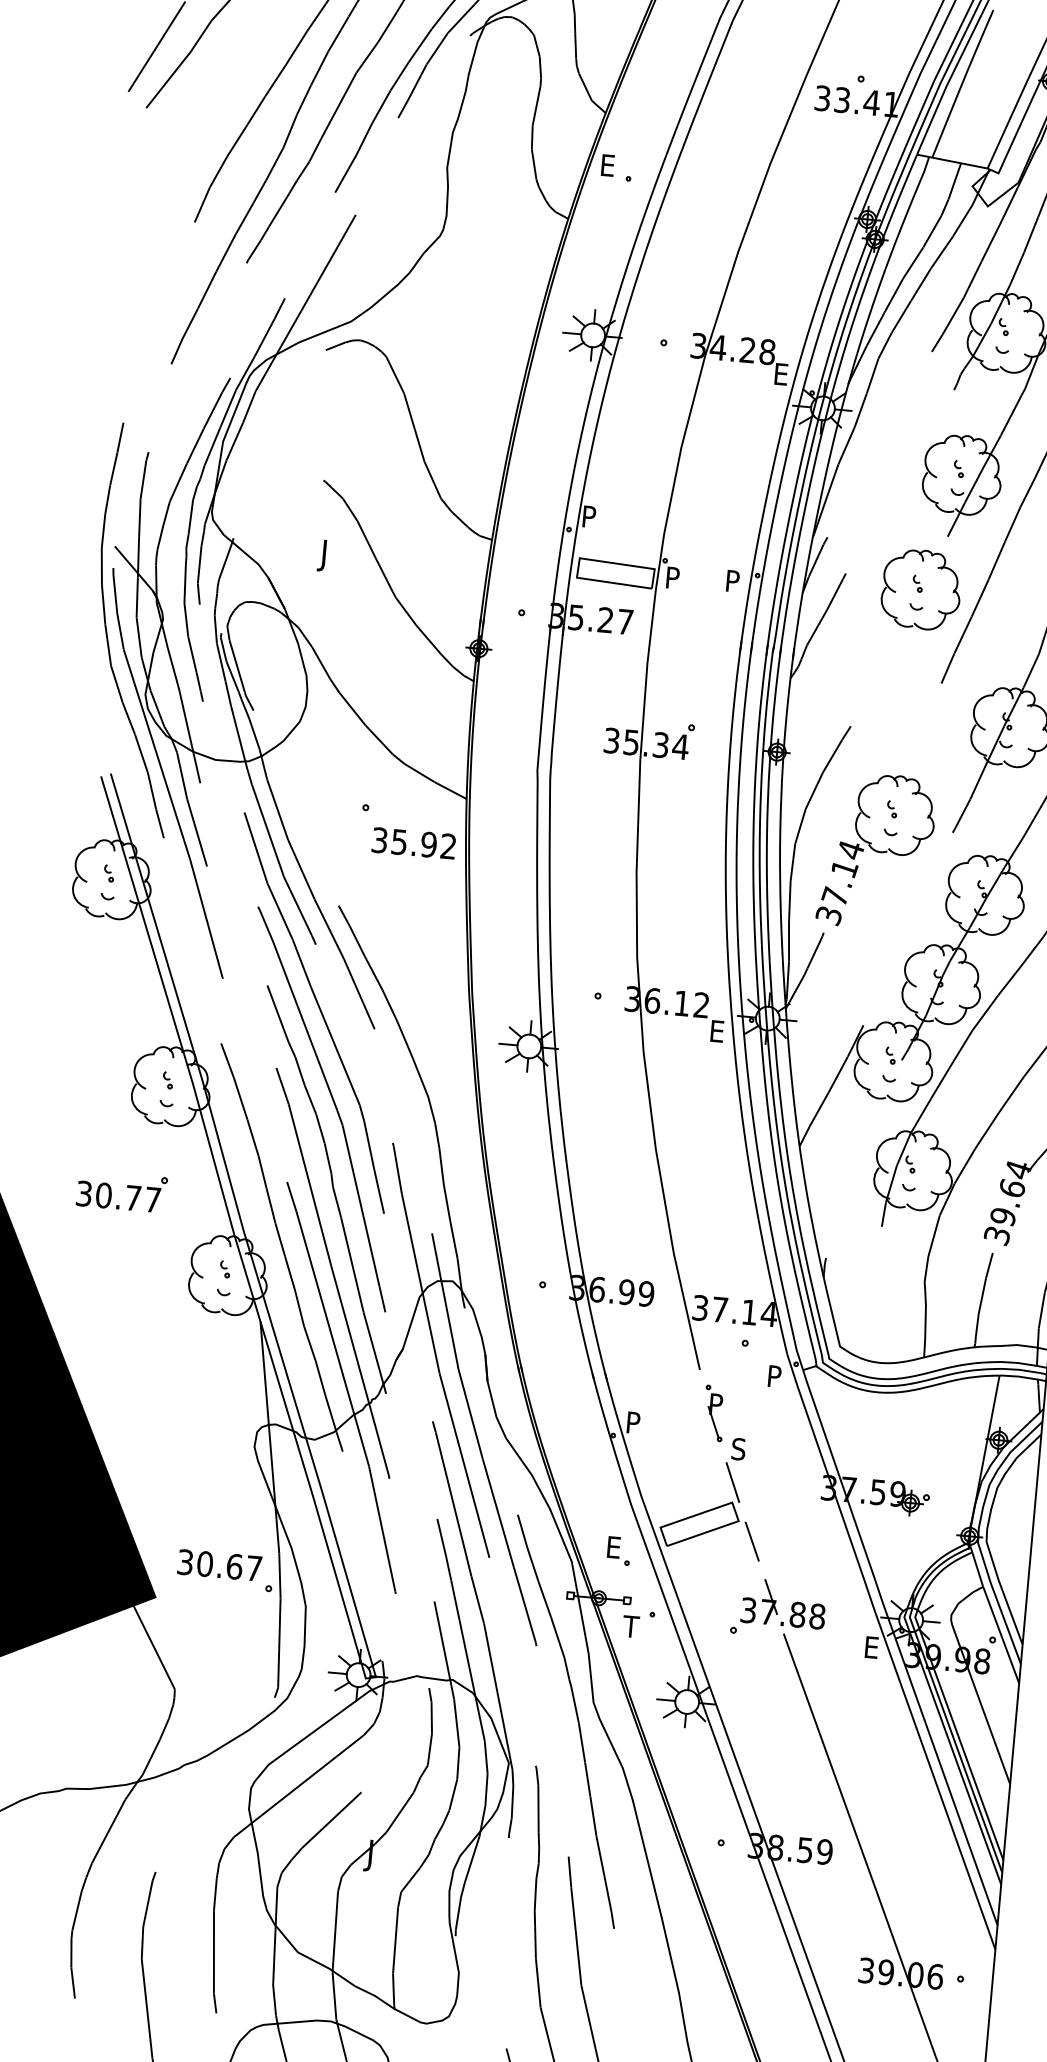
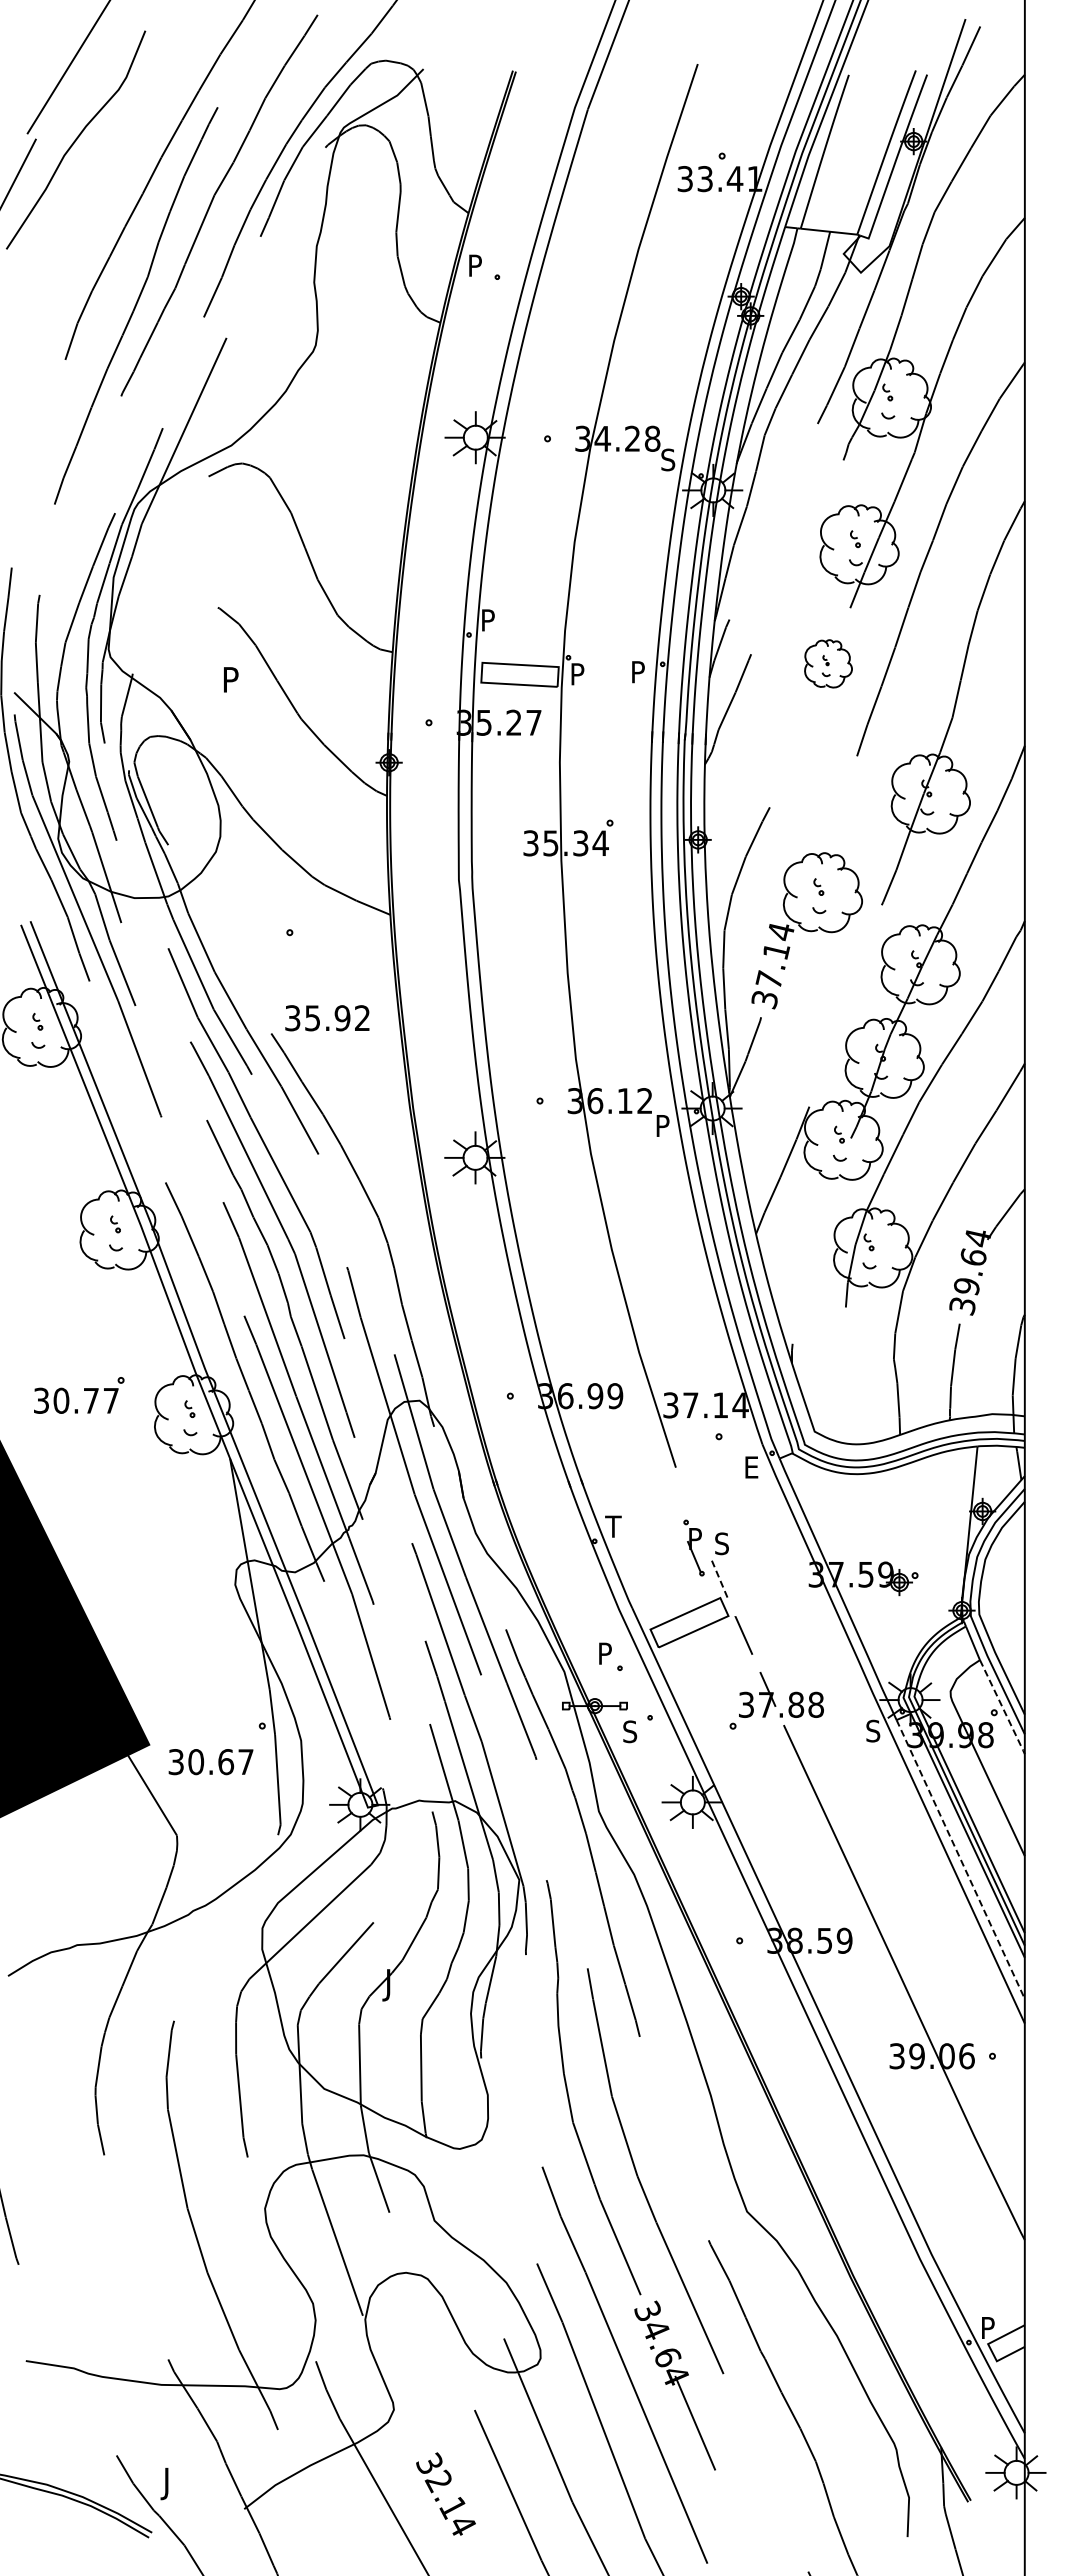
text: (608, 165) -> (476, 265), E -> P
text: (781, 373) -> (668, 459), E -> S
text: (327, 556) -> (228, 683), J -> P
part: (921, 589) -> (828, 663), size x0.6
text: (414, 843) -> (327, 1018), moved
text: (718, 1031) -> (664, 1125), E -> P
part: (127, 1187) -> (84, 1390), moved
text: (776, 1376) -> (753, 1467), P -> E
part: (713, 1412) -> (693, 1547), moved
text: (633, 1422) -> (613, 1526), P -> T
line: (732, 1482) -> (718, 1577), solid -> dashed
text: (614, 1547) -> (606, 1653), E -> P
text: (219, 1565) -> (210, 1762), moved
text: (630, 1626) -> (629, 1731), T -> S
line: (1001, 1635) -> (1002, 1707), solid -> dashed
text: (871, 1646) -> (873, 1730), E -> S
line: (946, 1781) -> (960, 1859), solid -> dashed

